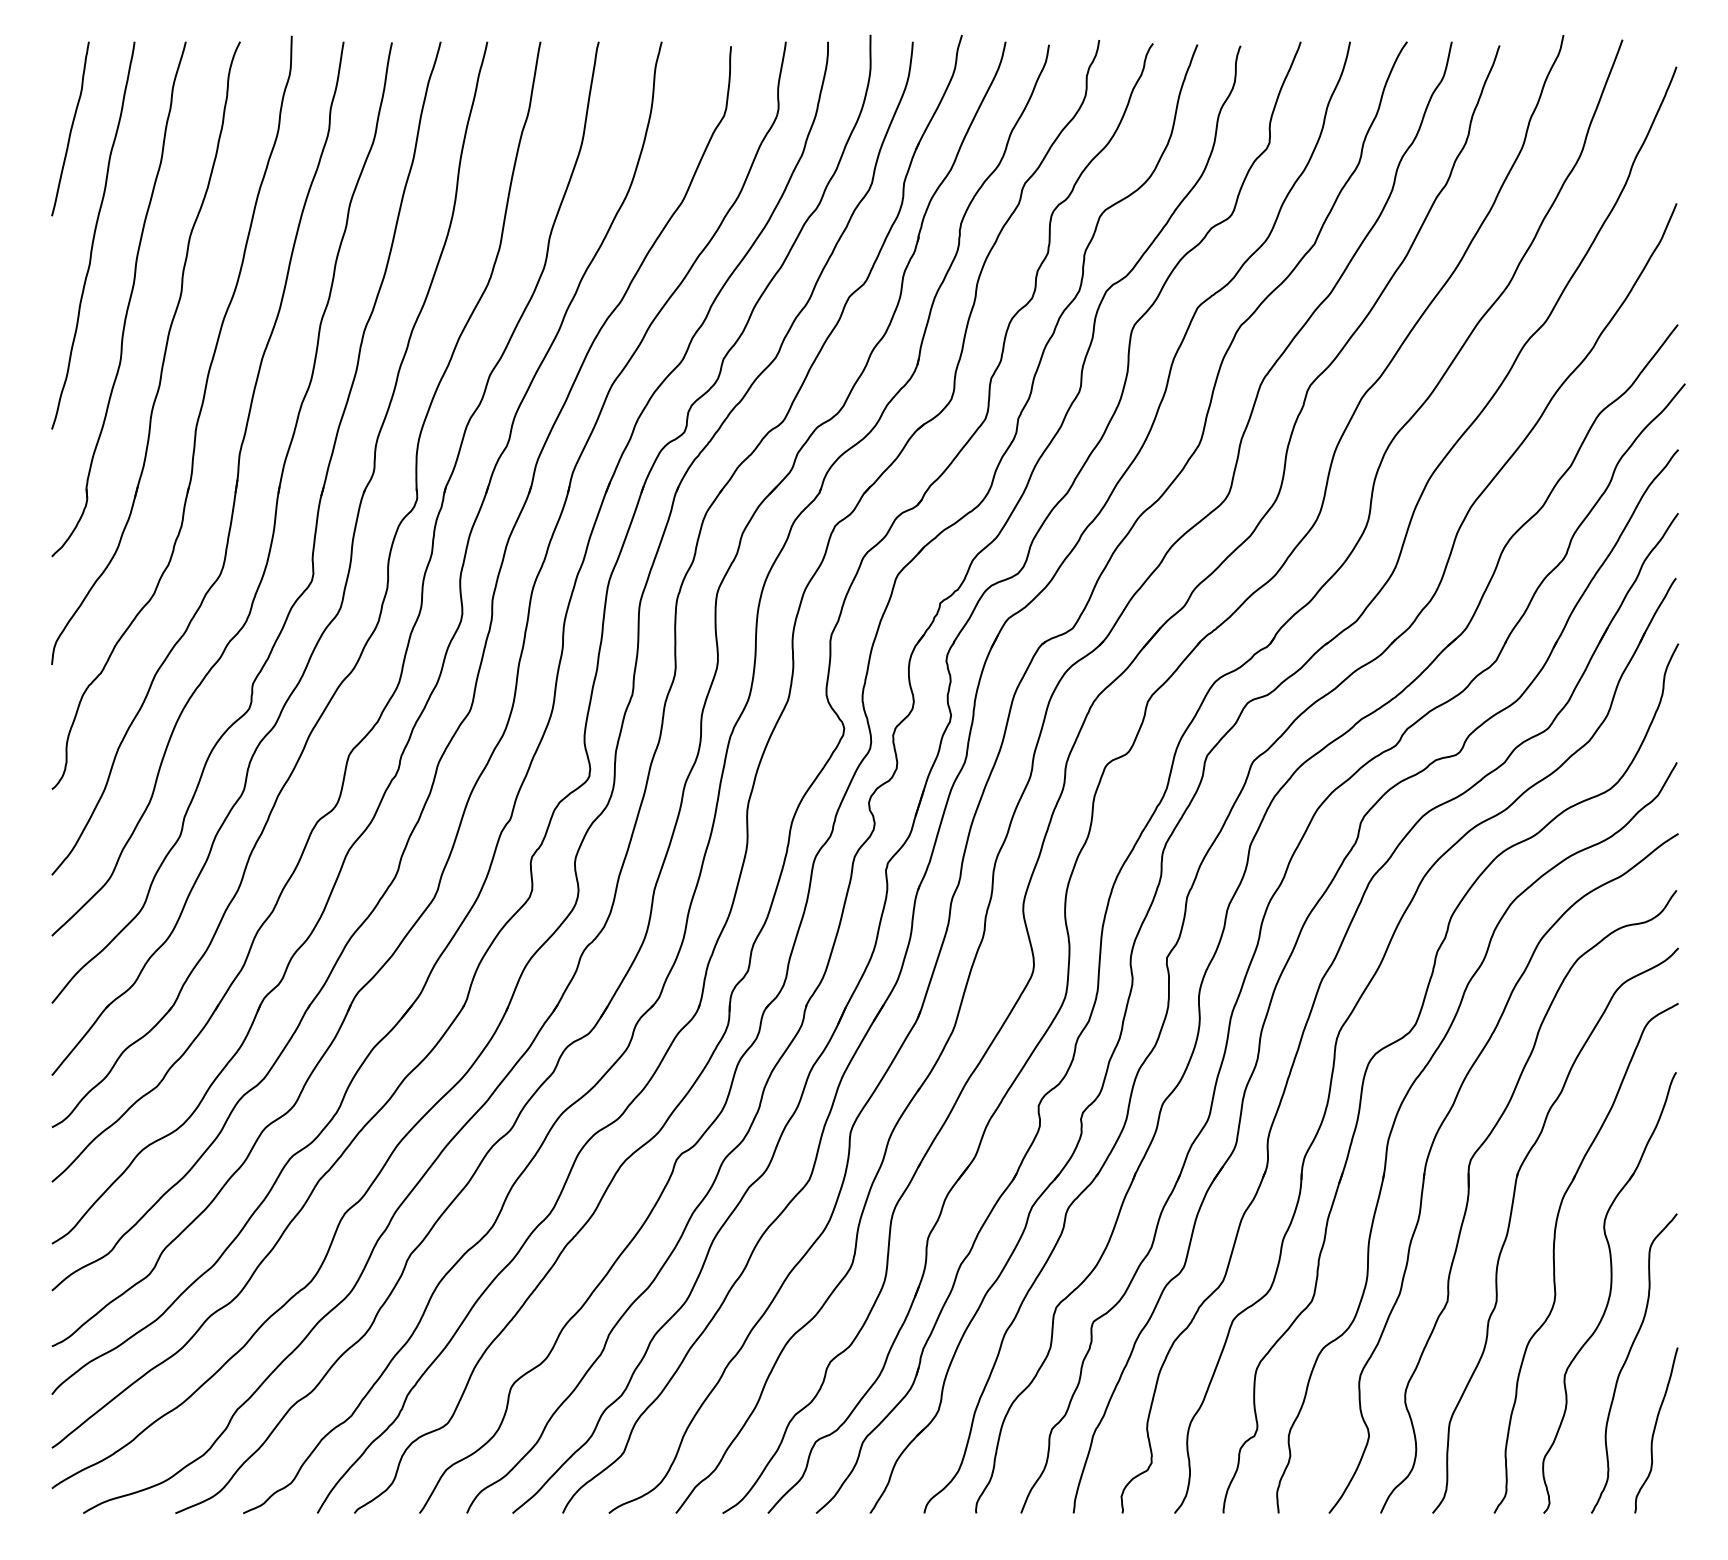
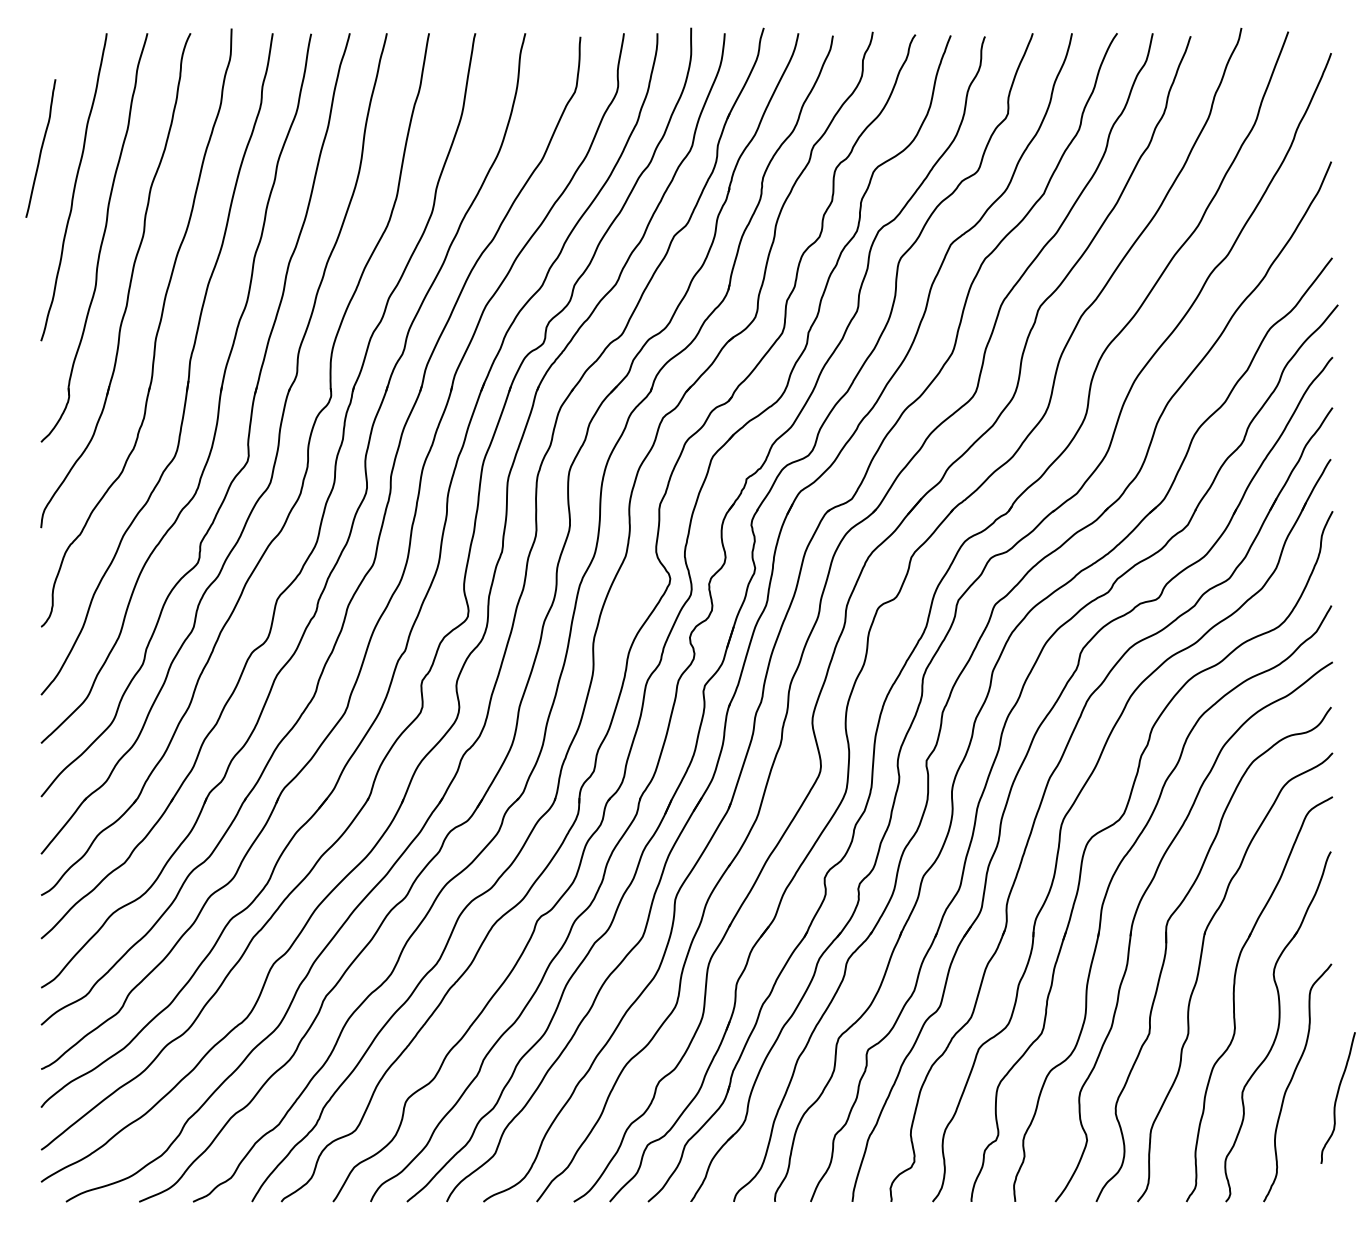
curve: (70, 128) -> (40, 148), moved
curve: (1655, 1429) -> (1337, 1097), moved

